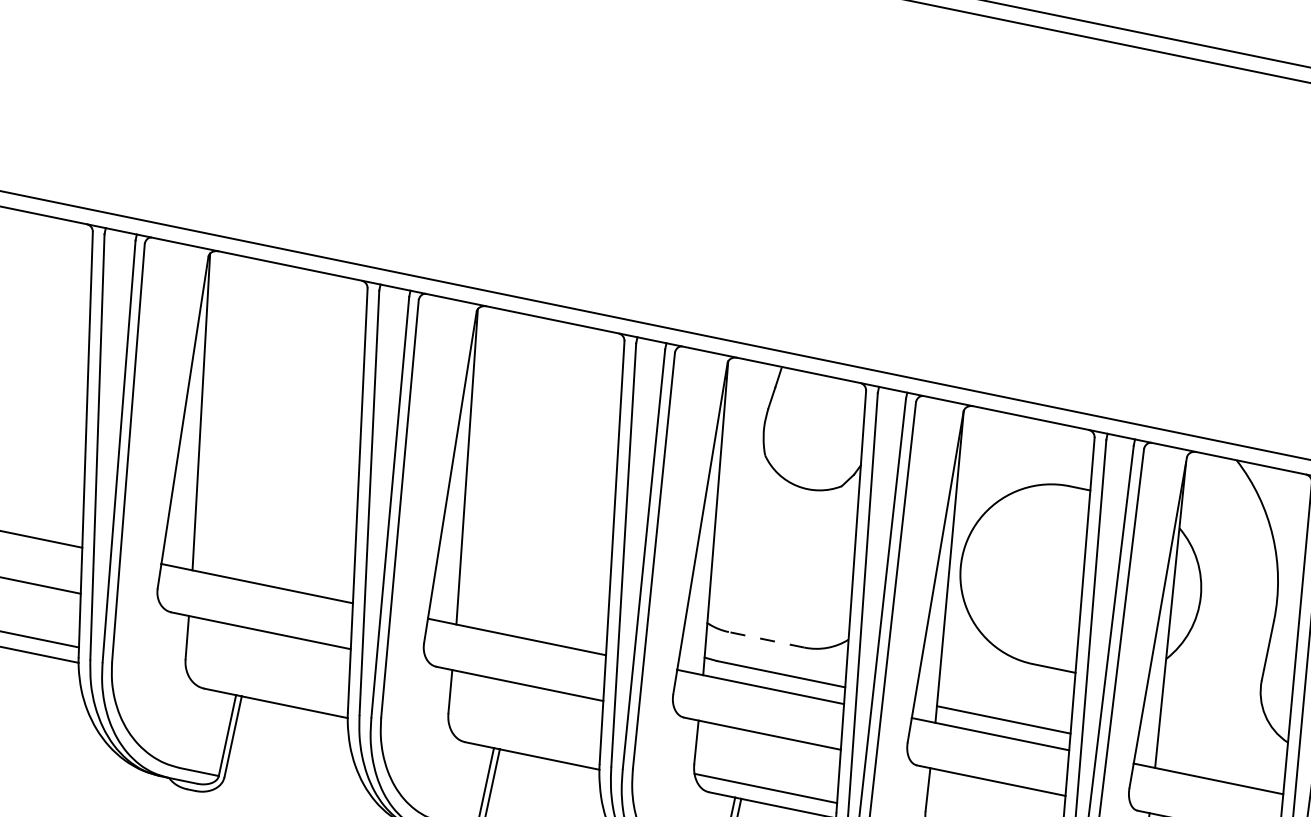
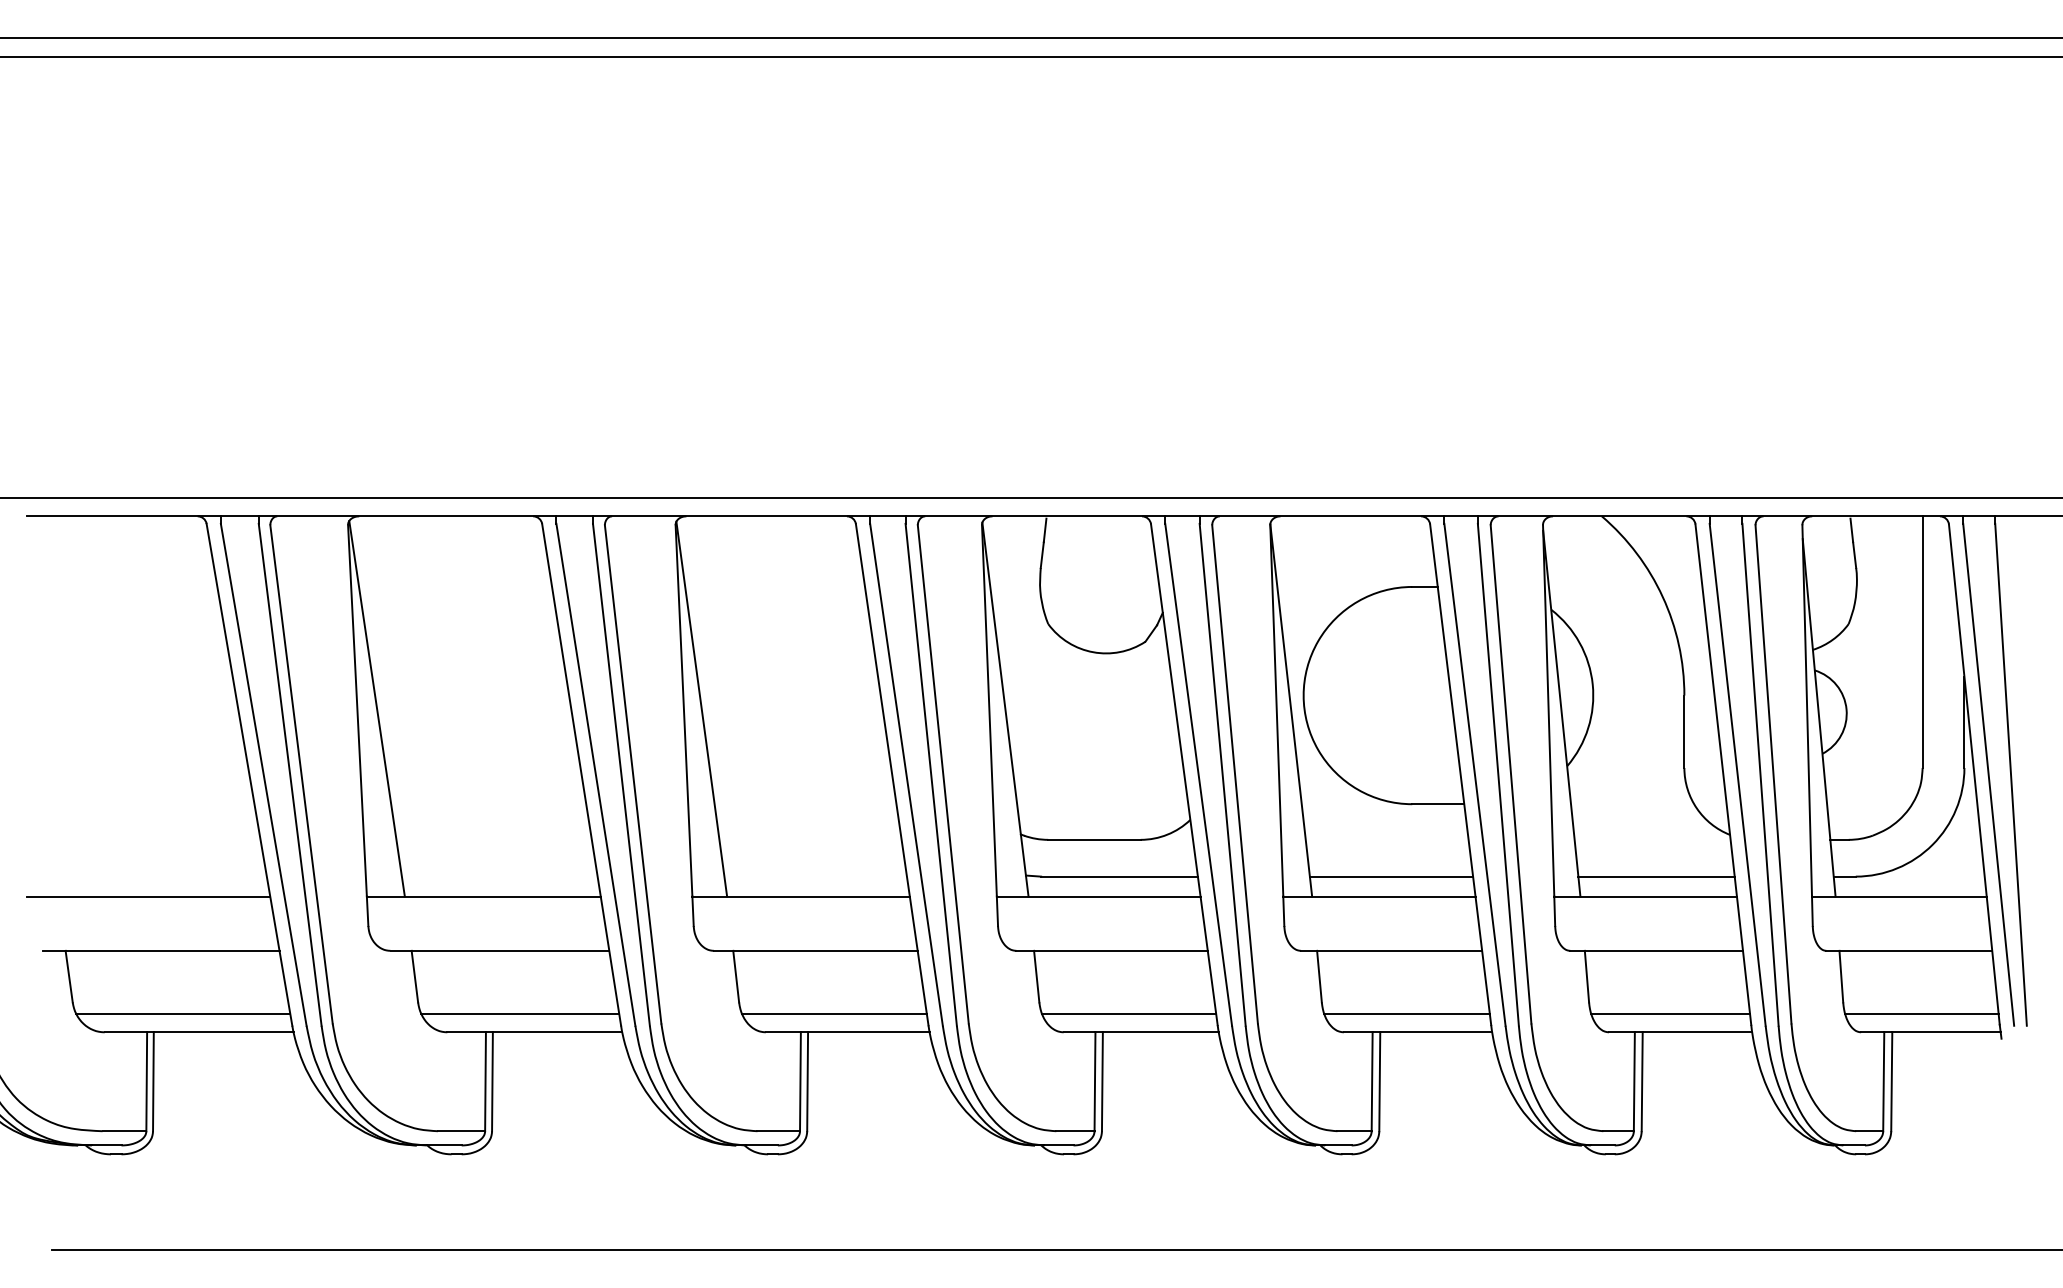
line: (766, 639) -> (1093, 839), dashed -> solid
line: (267, 686) -> (520, 1014), added
line: (524, 739) -> (834, 1014), added
line: (1220, 764) -> (1656, 876), added

